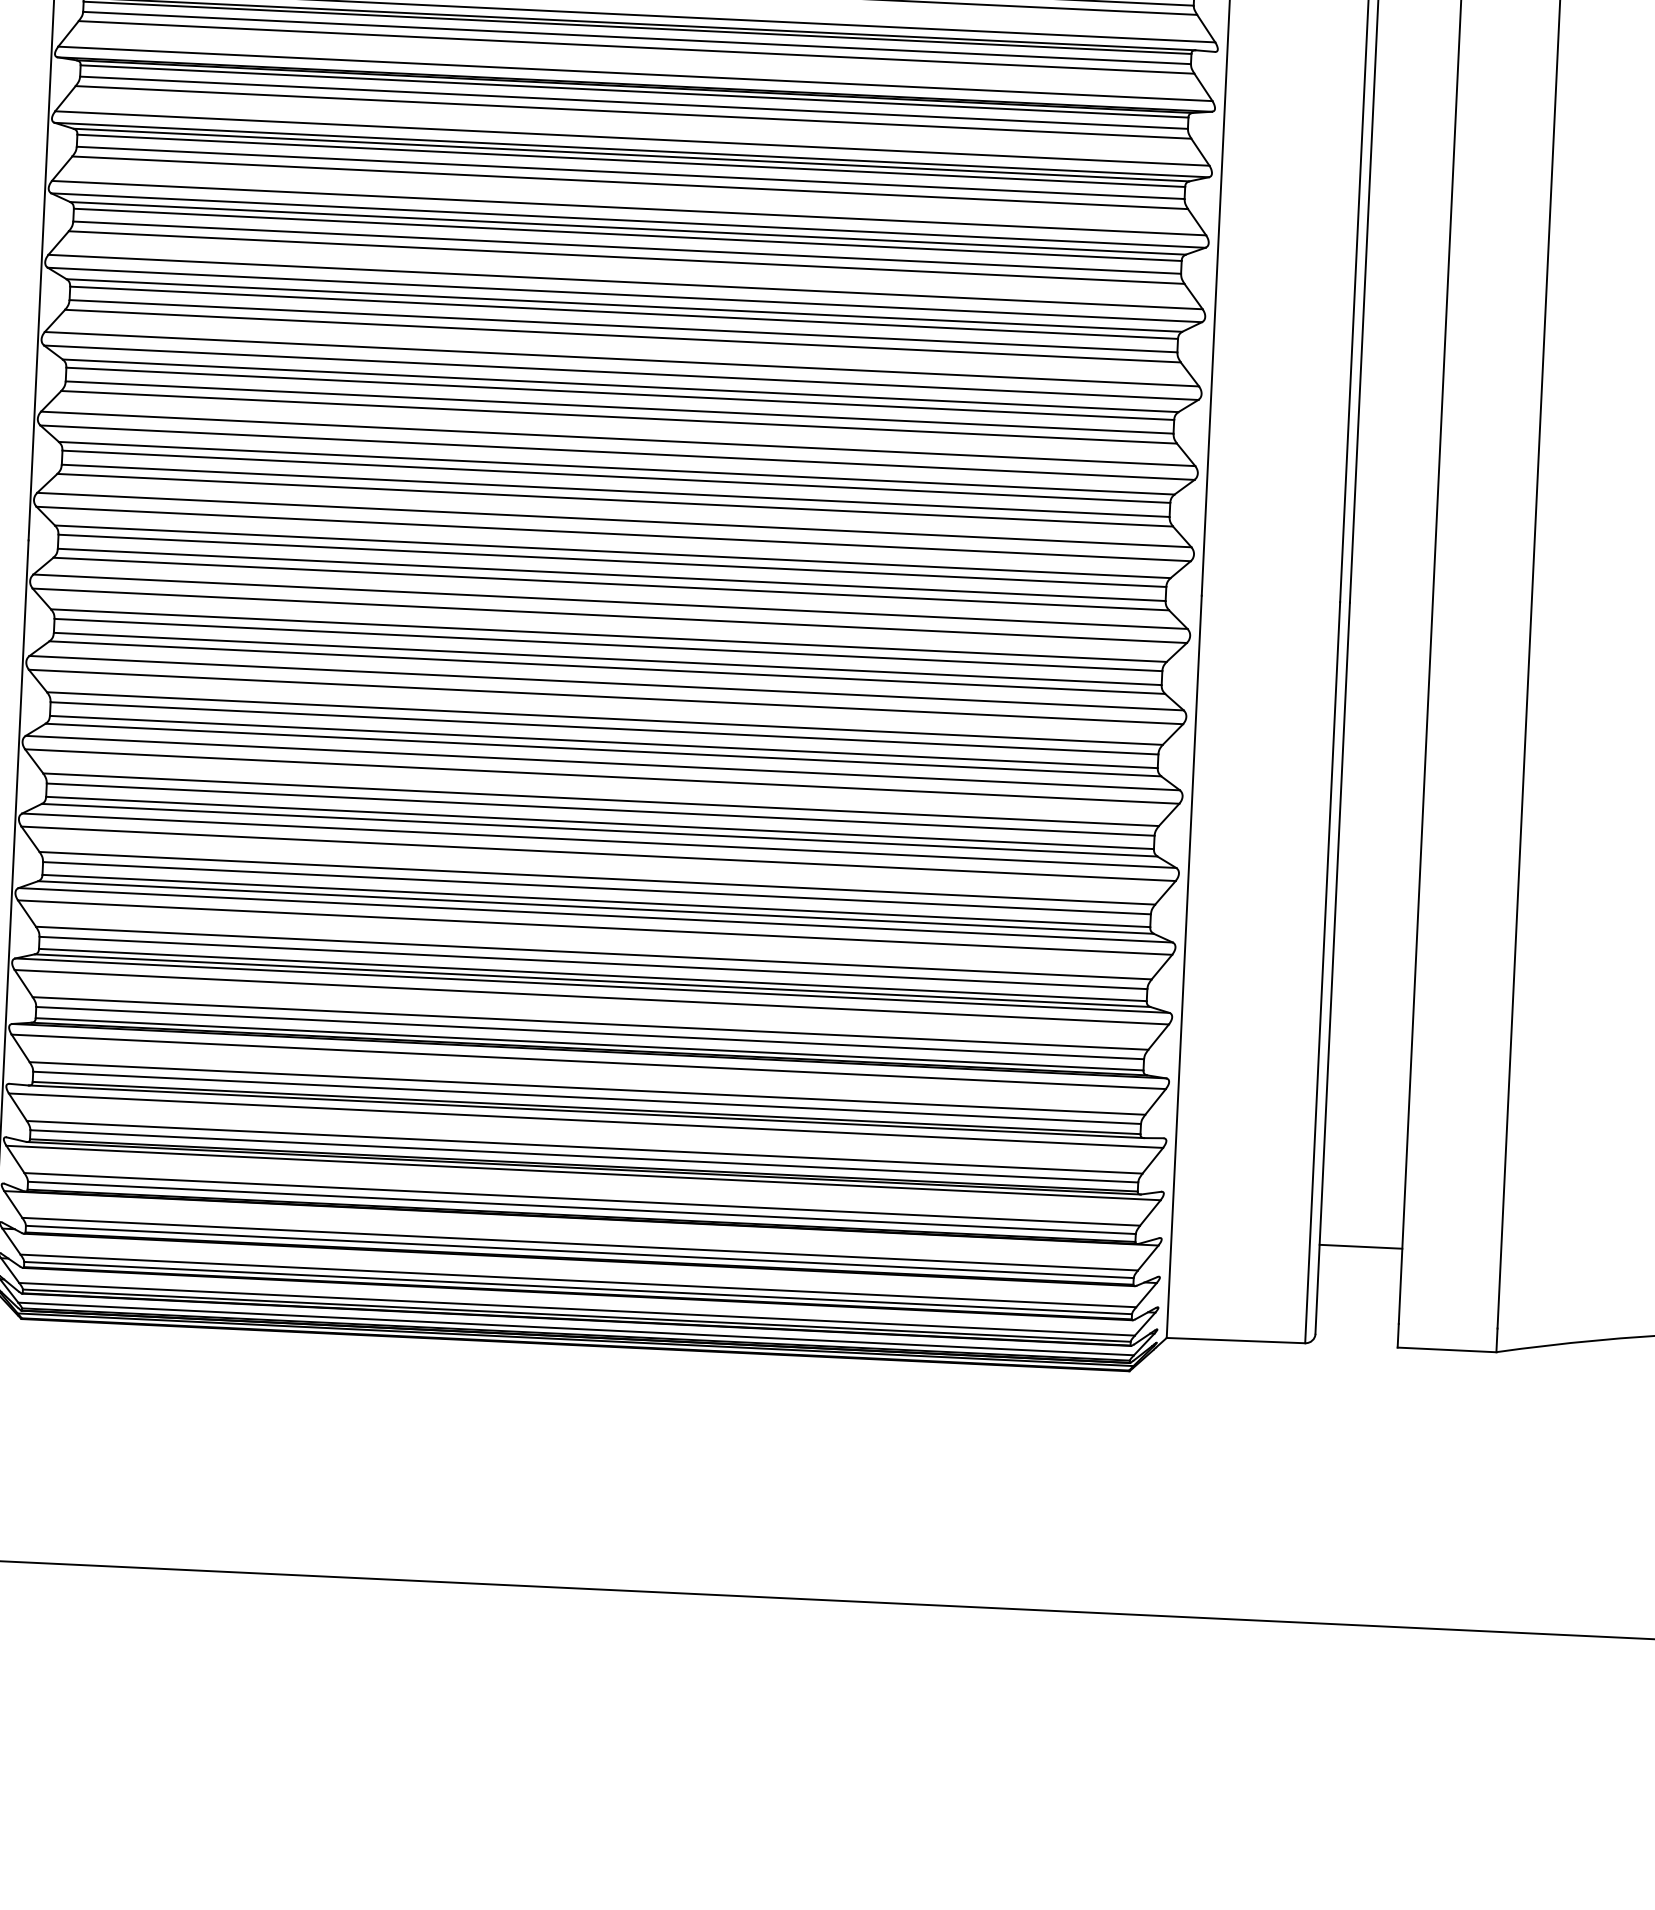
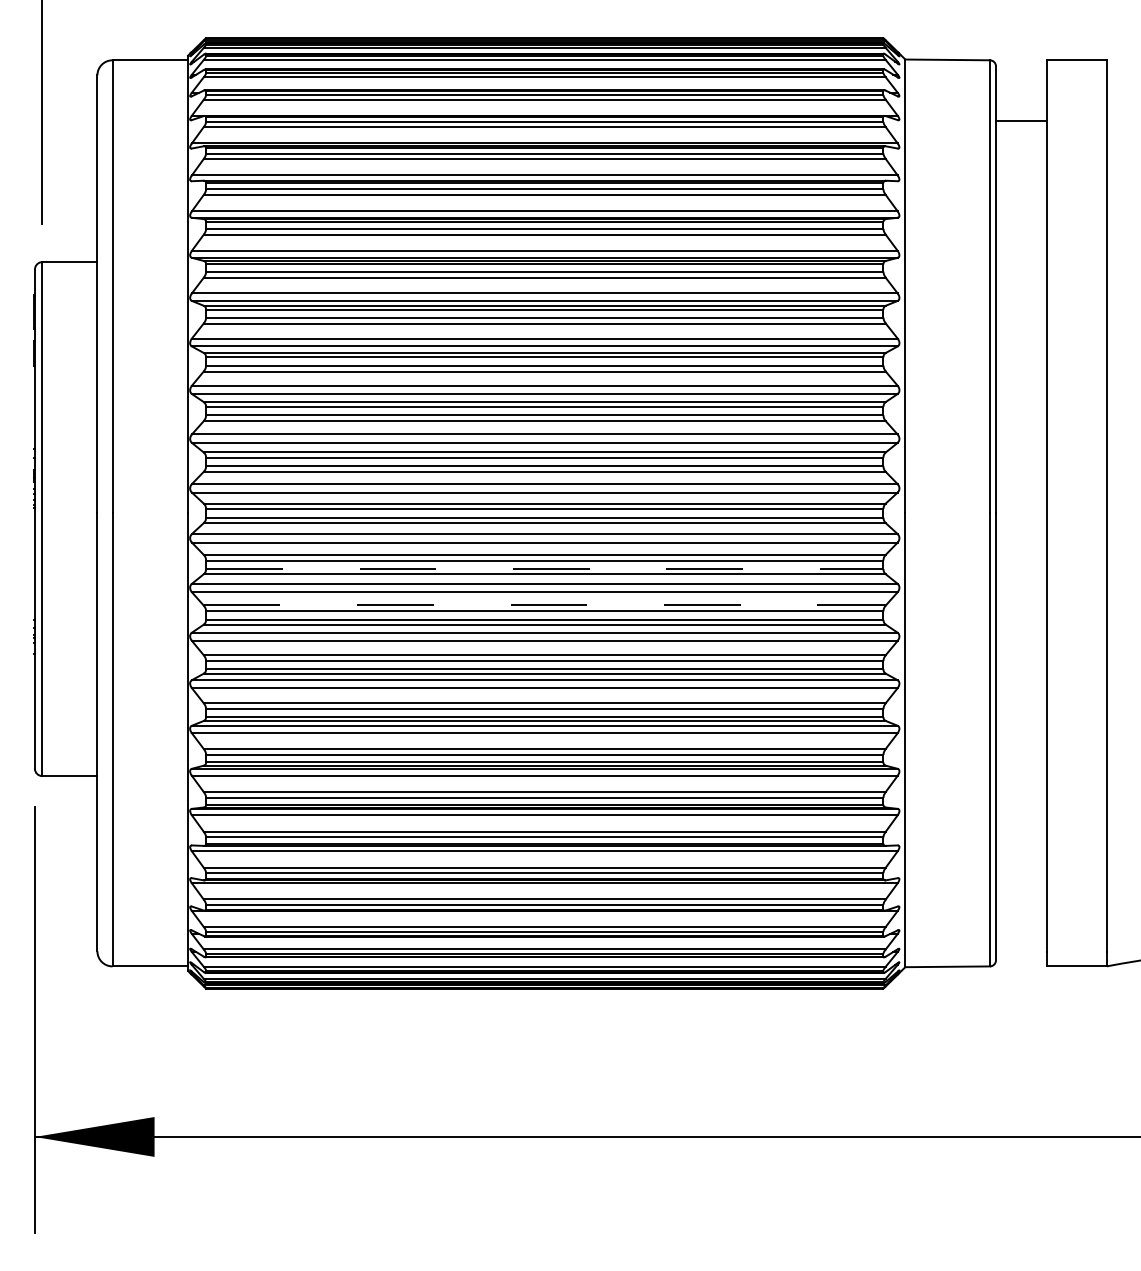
line: (607, 659) -> (544, 569), solid -> dashed
line: (606, 718) -> (545, 605), solid -> dashed
line: (1359, 1245) -> (1020, 905), removed

